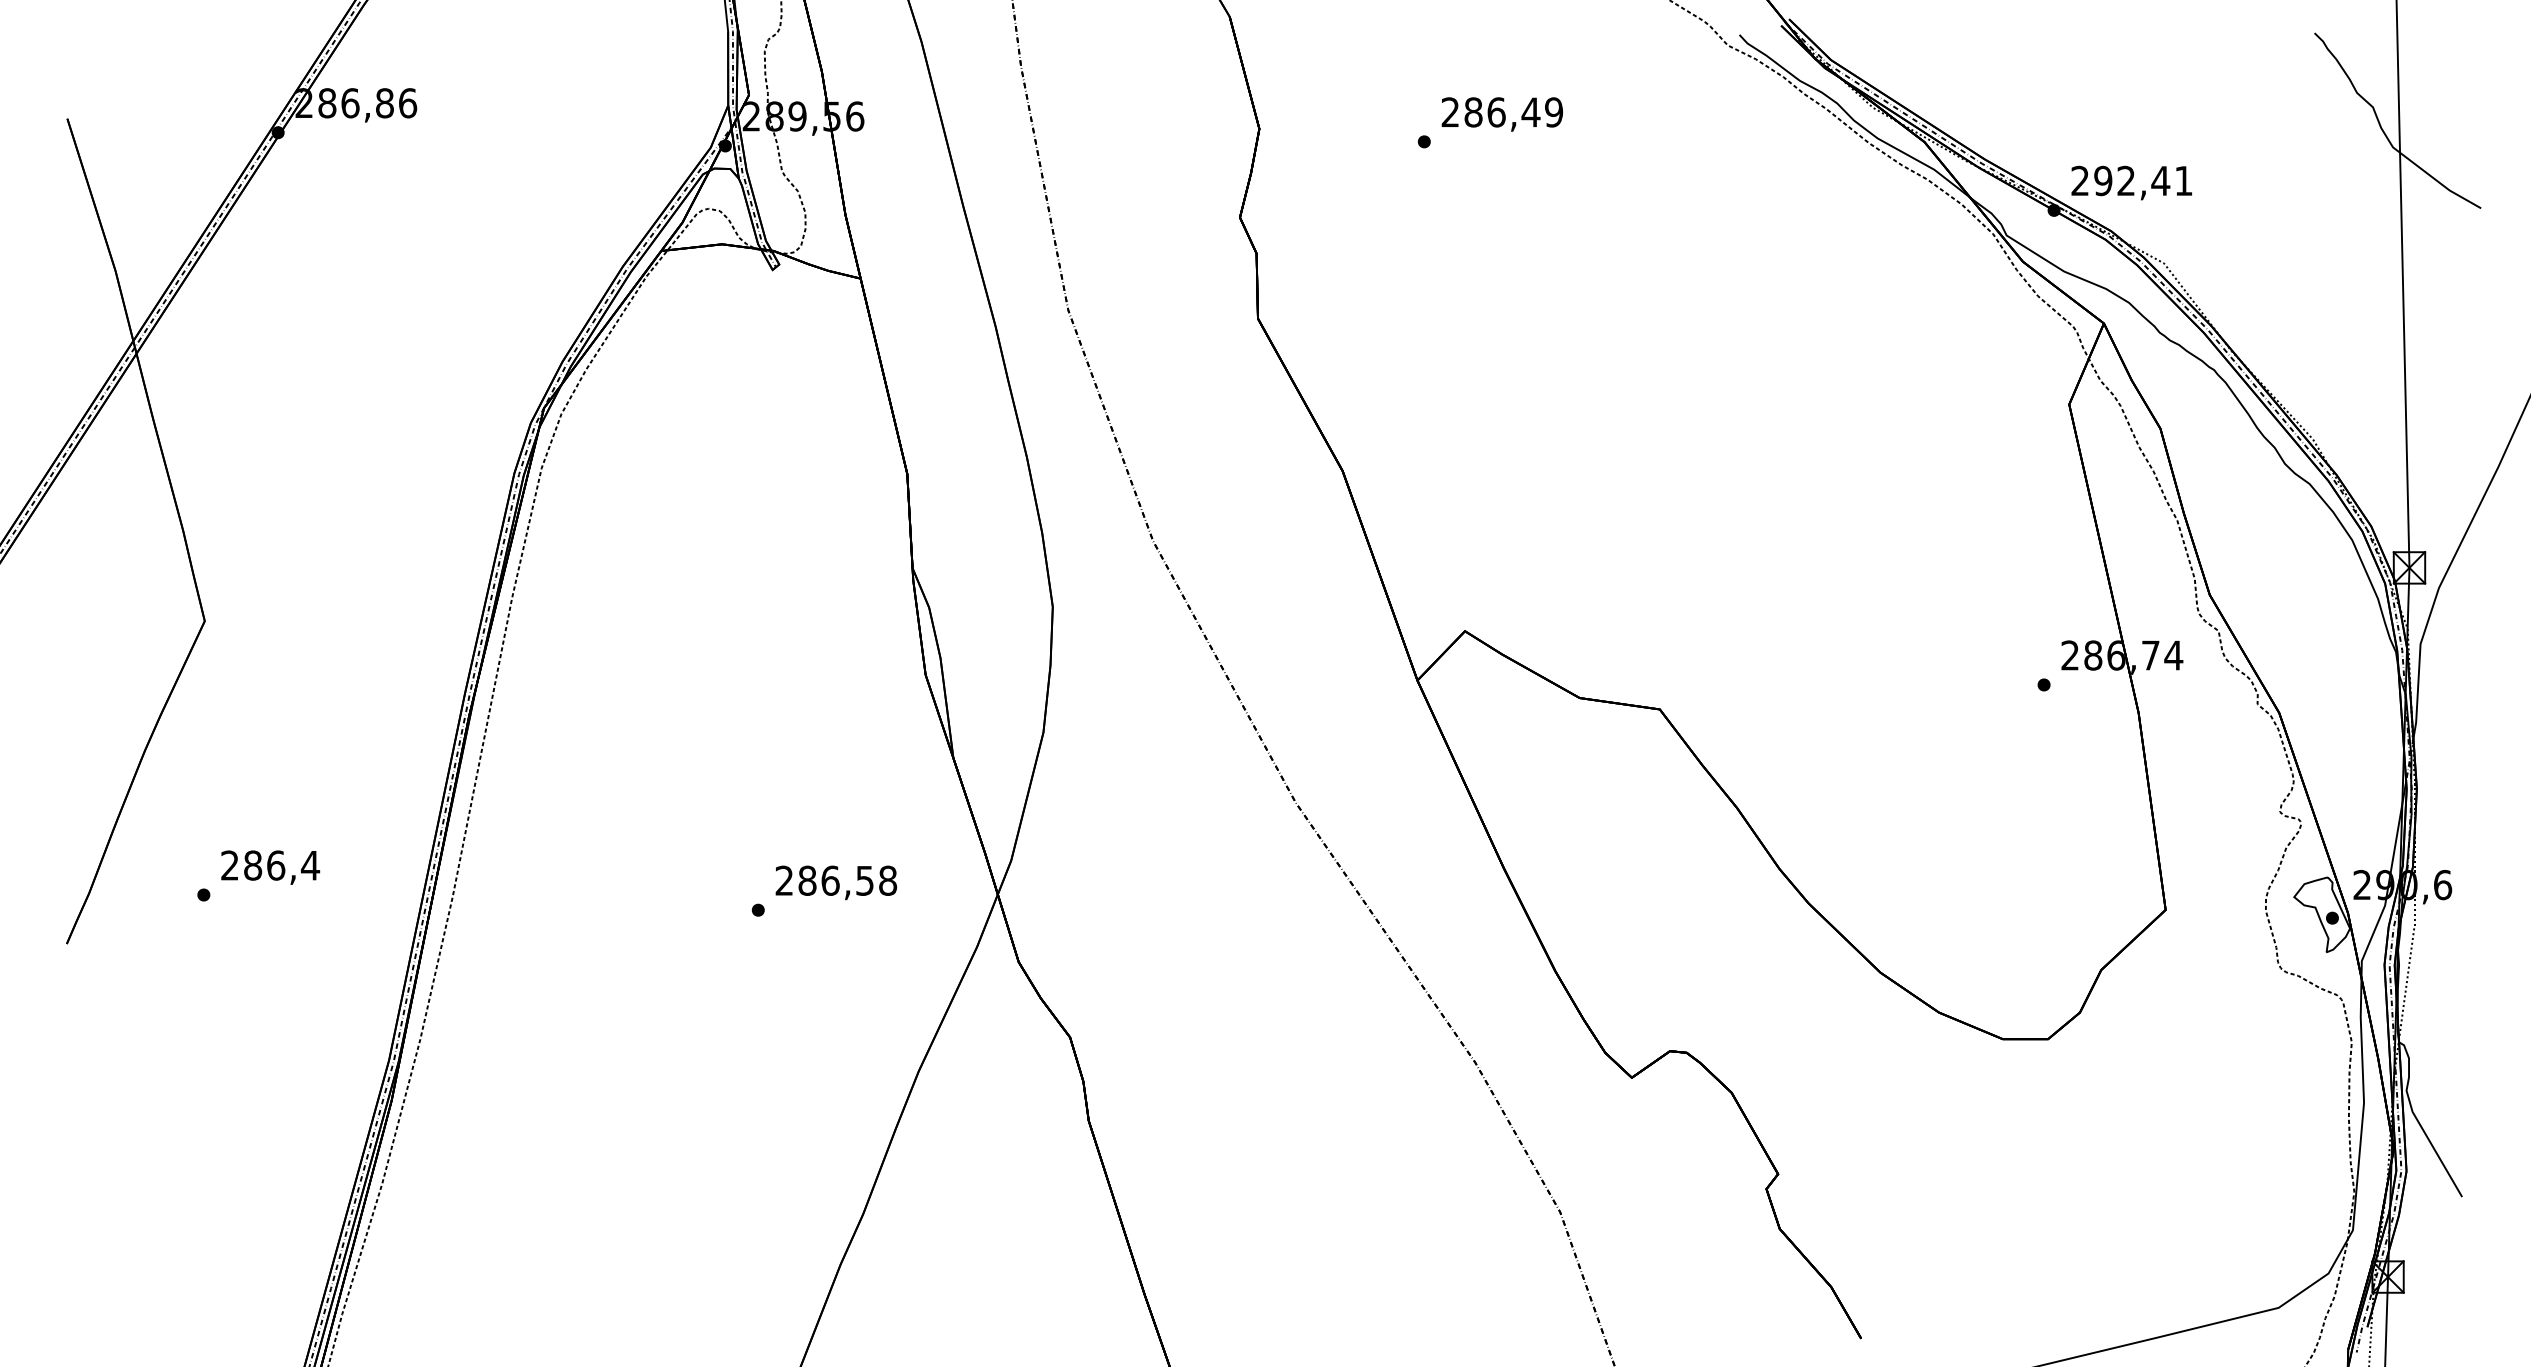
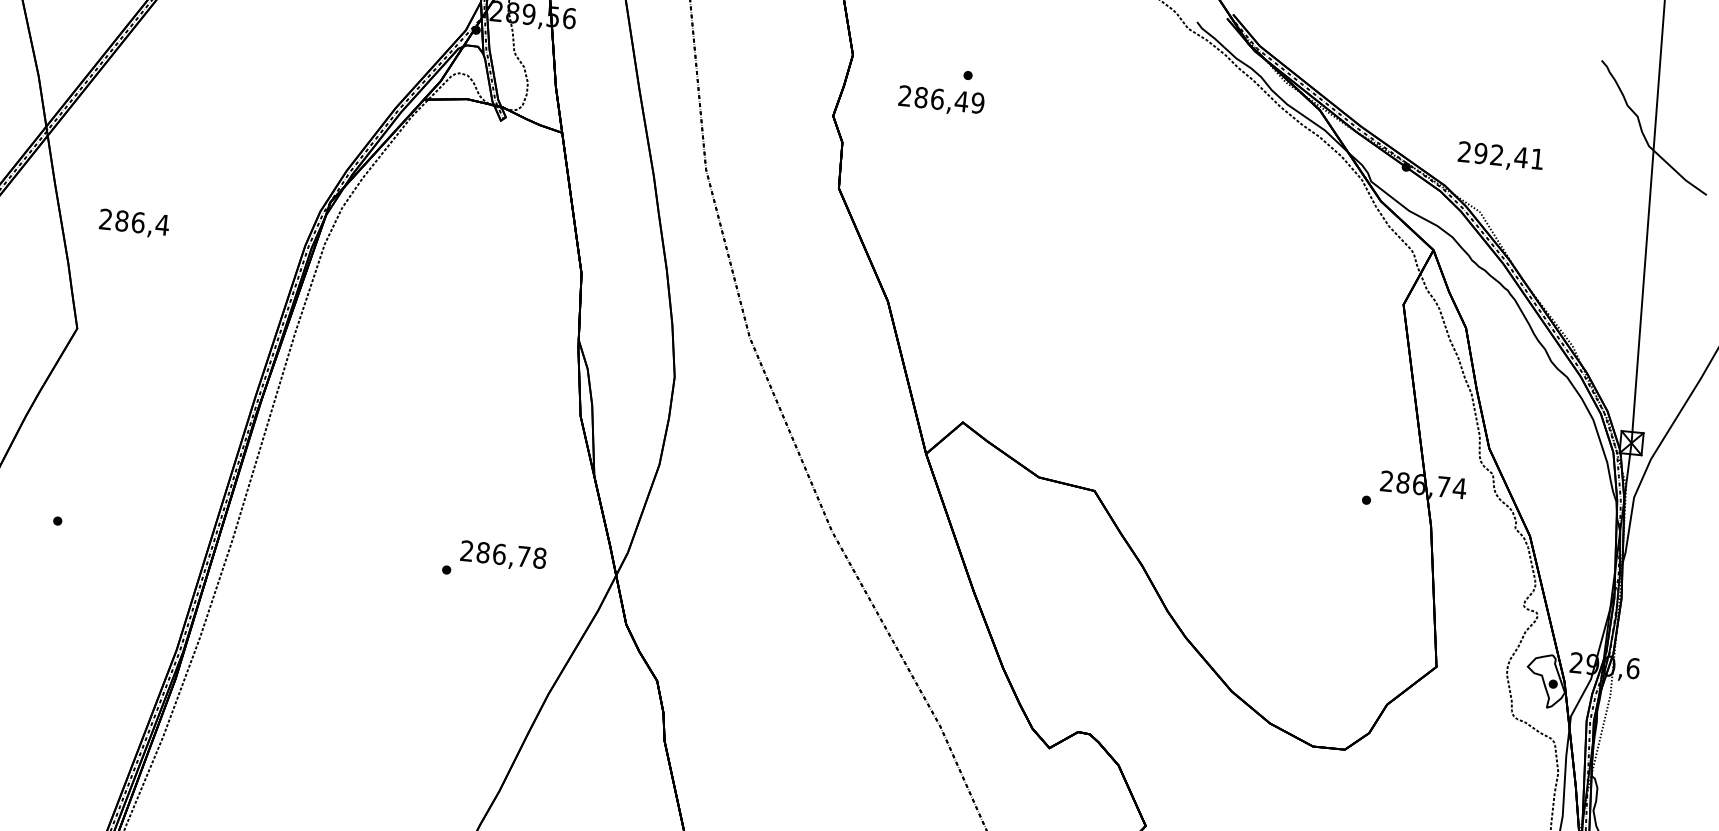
text: (1501, 114) -> (940, 101), moved
text: (2131, 182) -> (1500, 156), moved
text: (270, 867) -> (134, 223), moved
text: (864, 880) -> (523, 556), 286,58 -> 286,78

